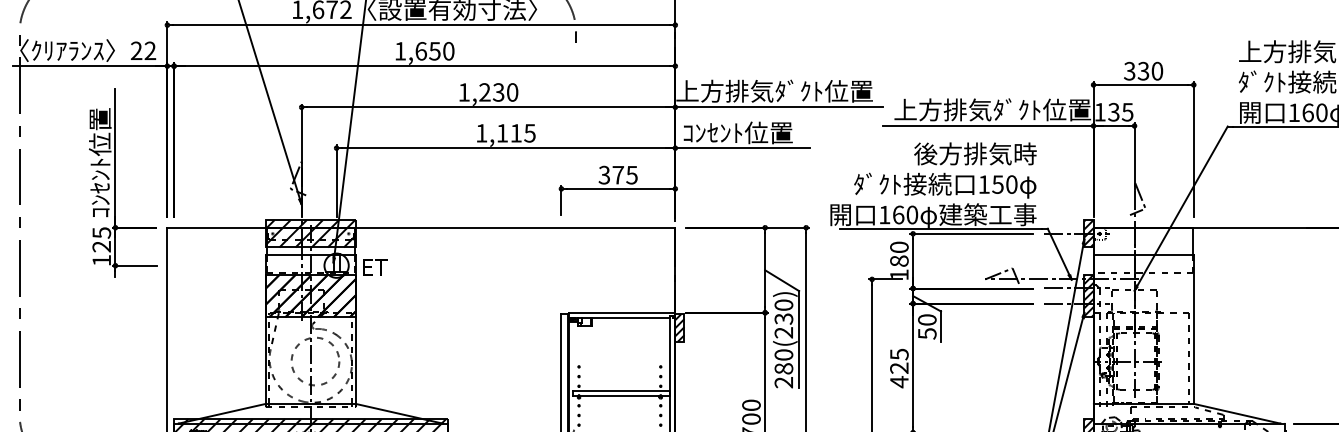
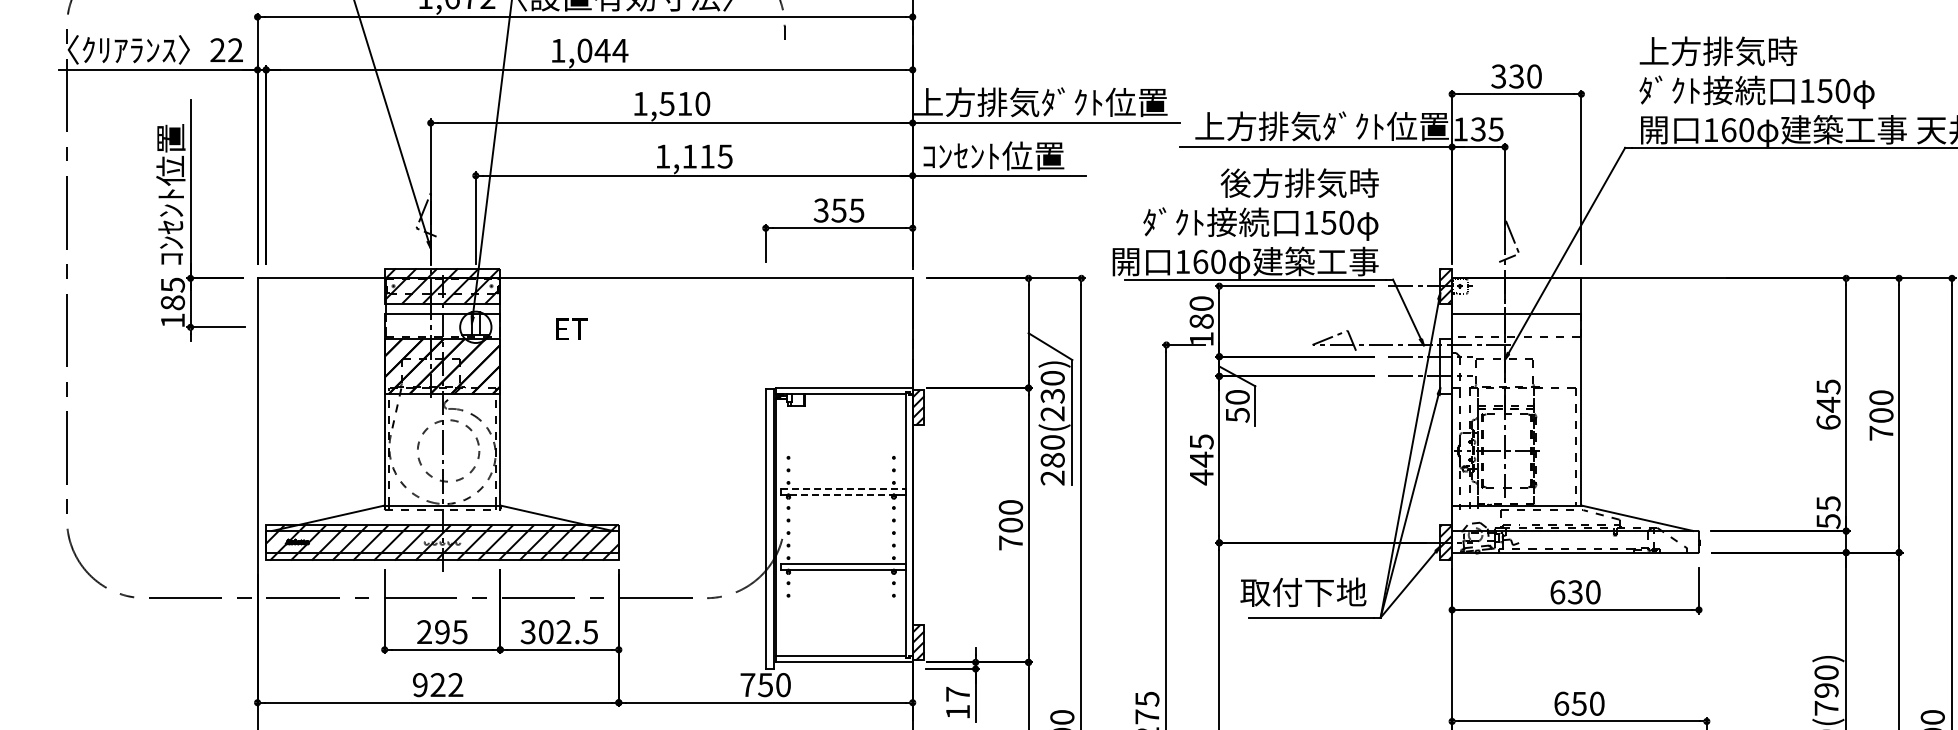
text: (434, 51) -> (602, 50), 1,650 -> 1,044
text: (491, 92) -> (675, 103), 1,230 -> 1,510
text: (617, 175) -> (838, 210), 375 -> 355
text: (101, 246) -> (172, 302), 125 -> 185
text: (375, 266) -> (571, 328), moved
hatch: (1089, 296) -> (1446, 366), removed
text: (899, 368) -> (1201, 459), 425 -> 445
line: (622, 390) -> (844, 488), solid -> dashed
line: (620, 395) -> (841, 494), solid -> dashed

